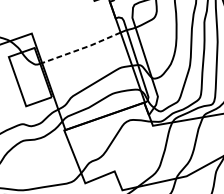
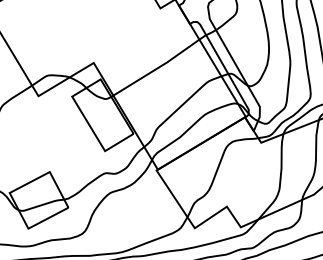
line: (81, 48) -> (156, 68), dashed -> solid

